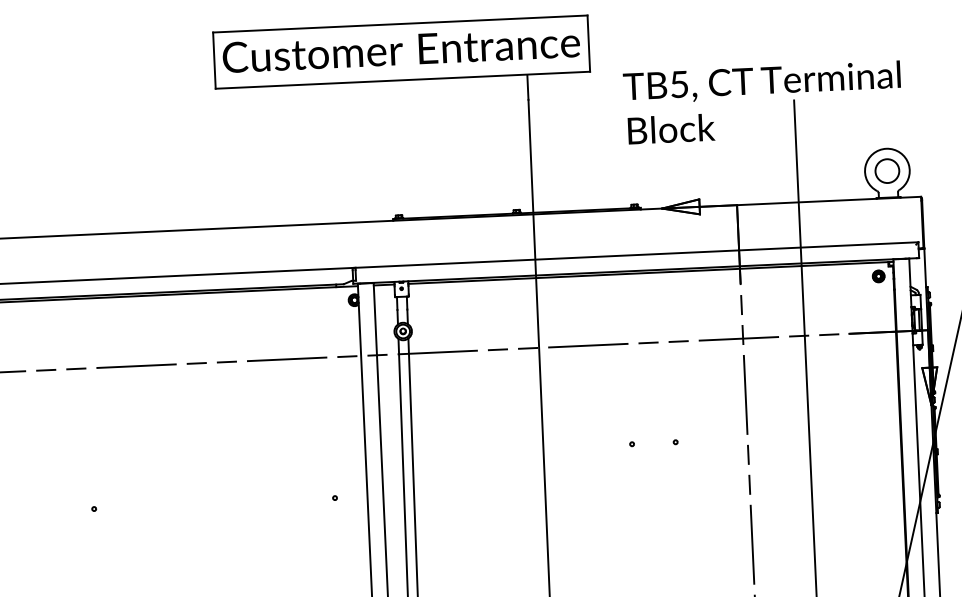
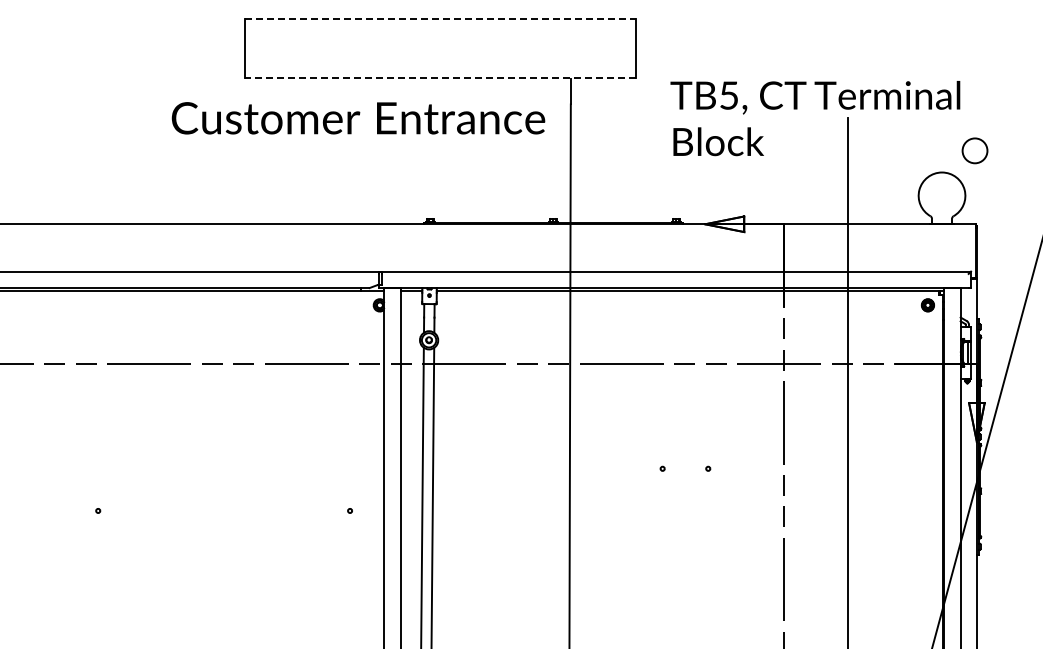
line: (400, 24) -> (440, 19), solid -> dashed
text: (401, 50) -> (358, 118), moved
line: (402, 80) -> (440, 78), solid -> dashed
circle: (886, 170) -> (974, 150), moved

